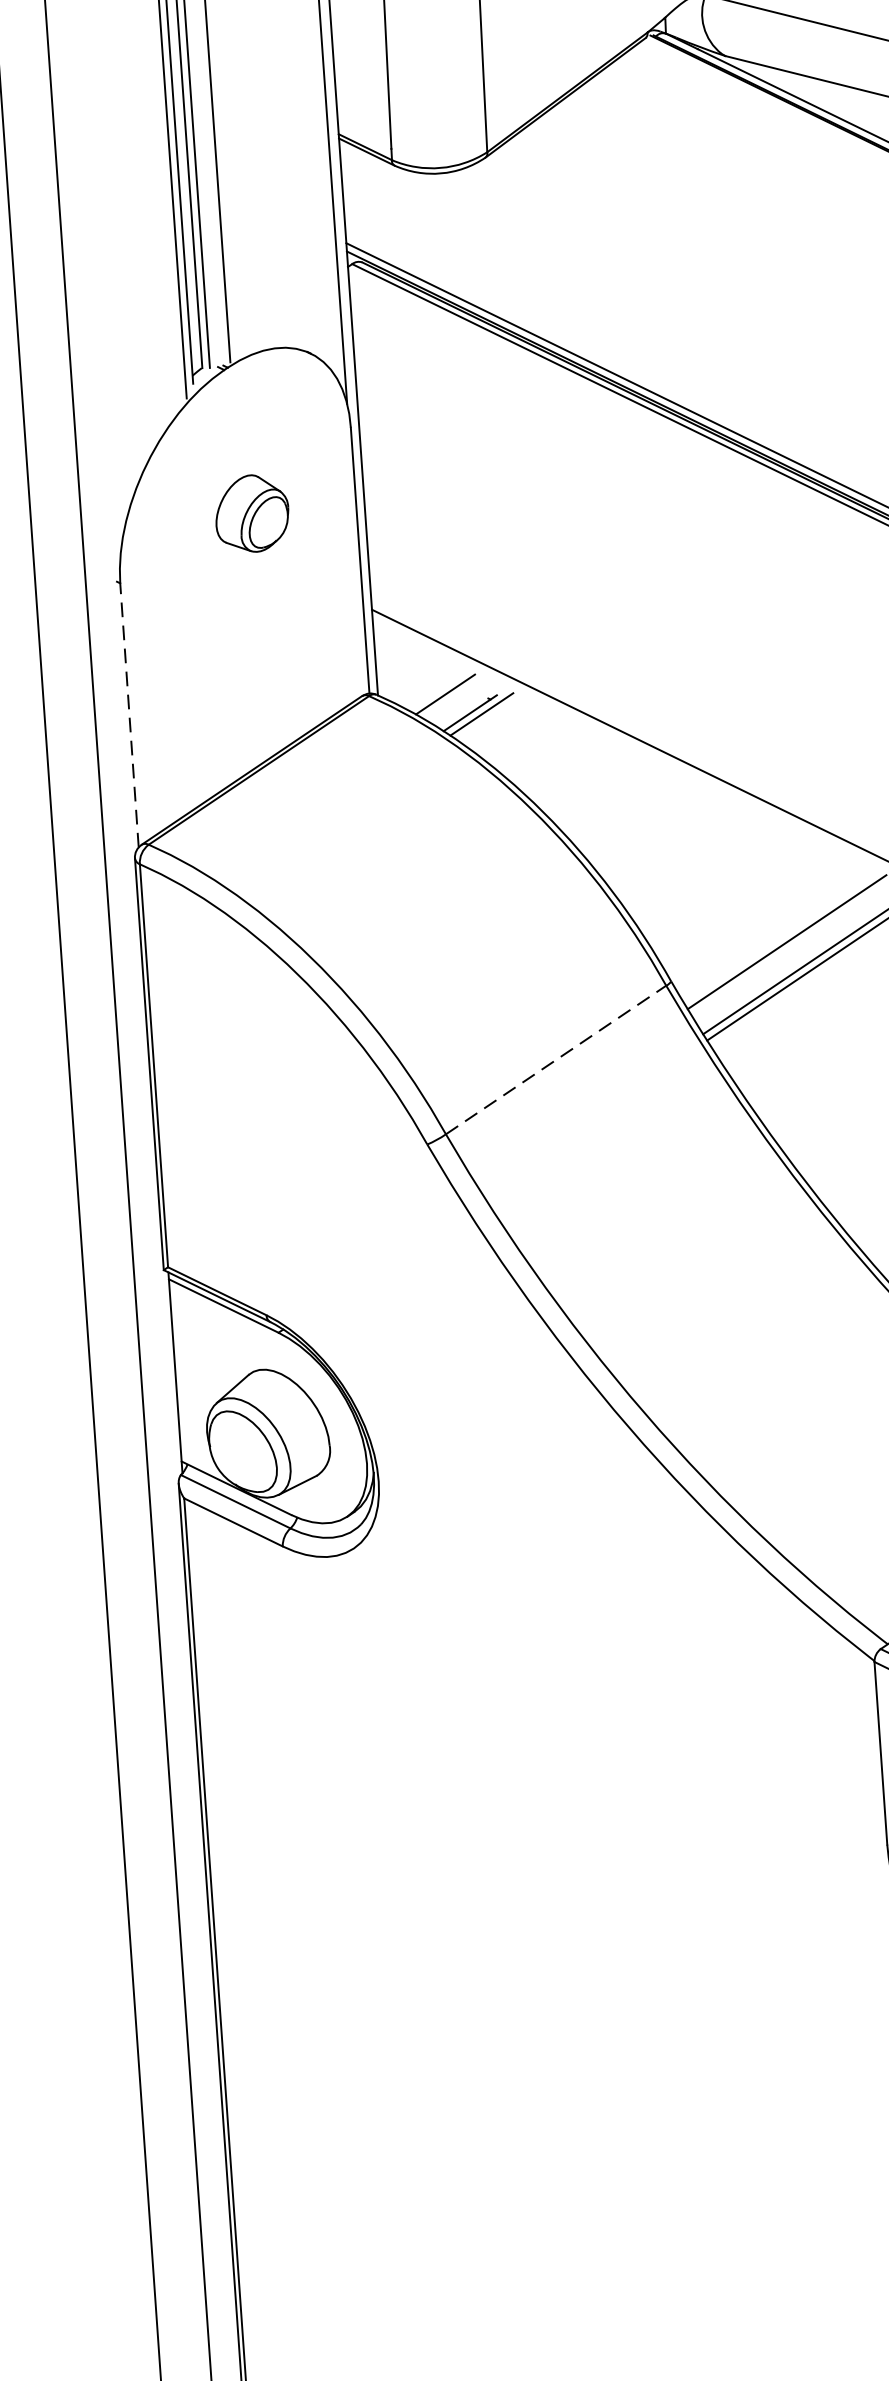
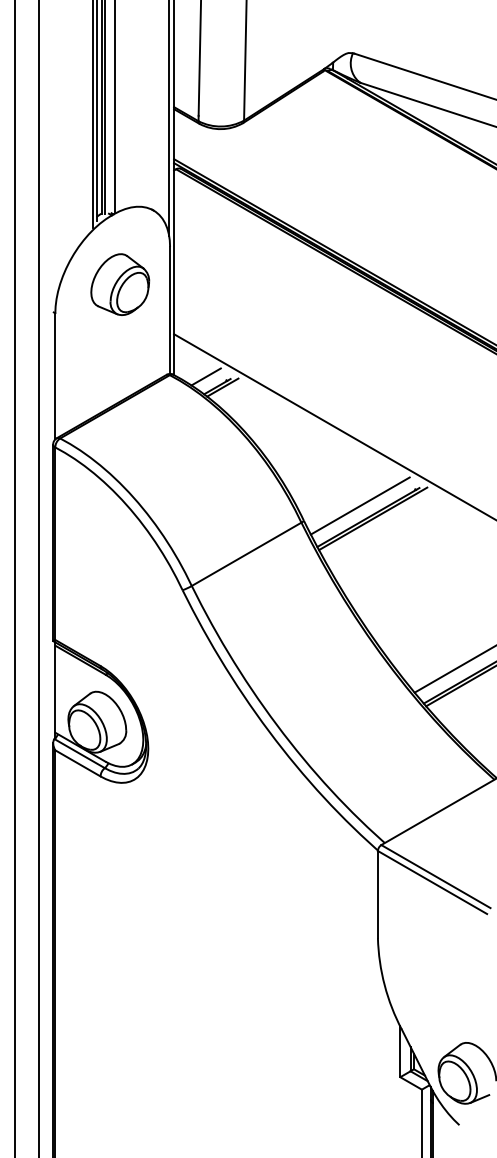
part: (252, 513) -> (120, 284), size x1.67
line: (129, 713) -> (55, 375), dashed -> solid
line: (557, 1060) -> (247, 554), dashed -> solid

